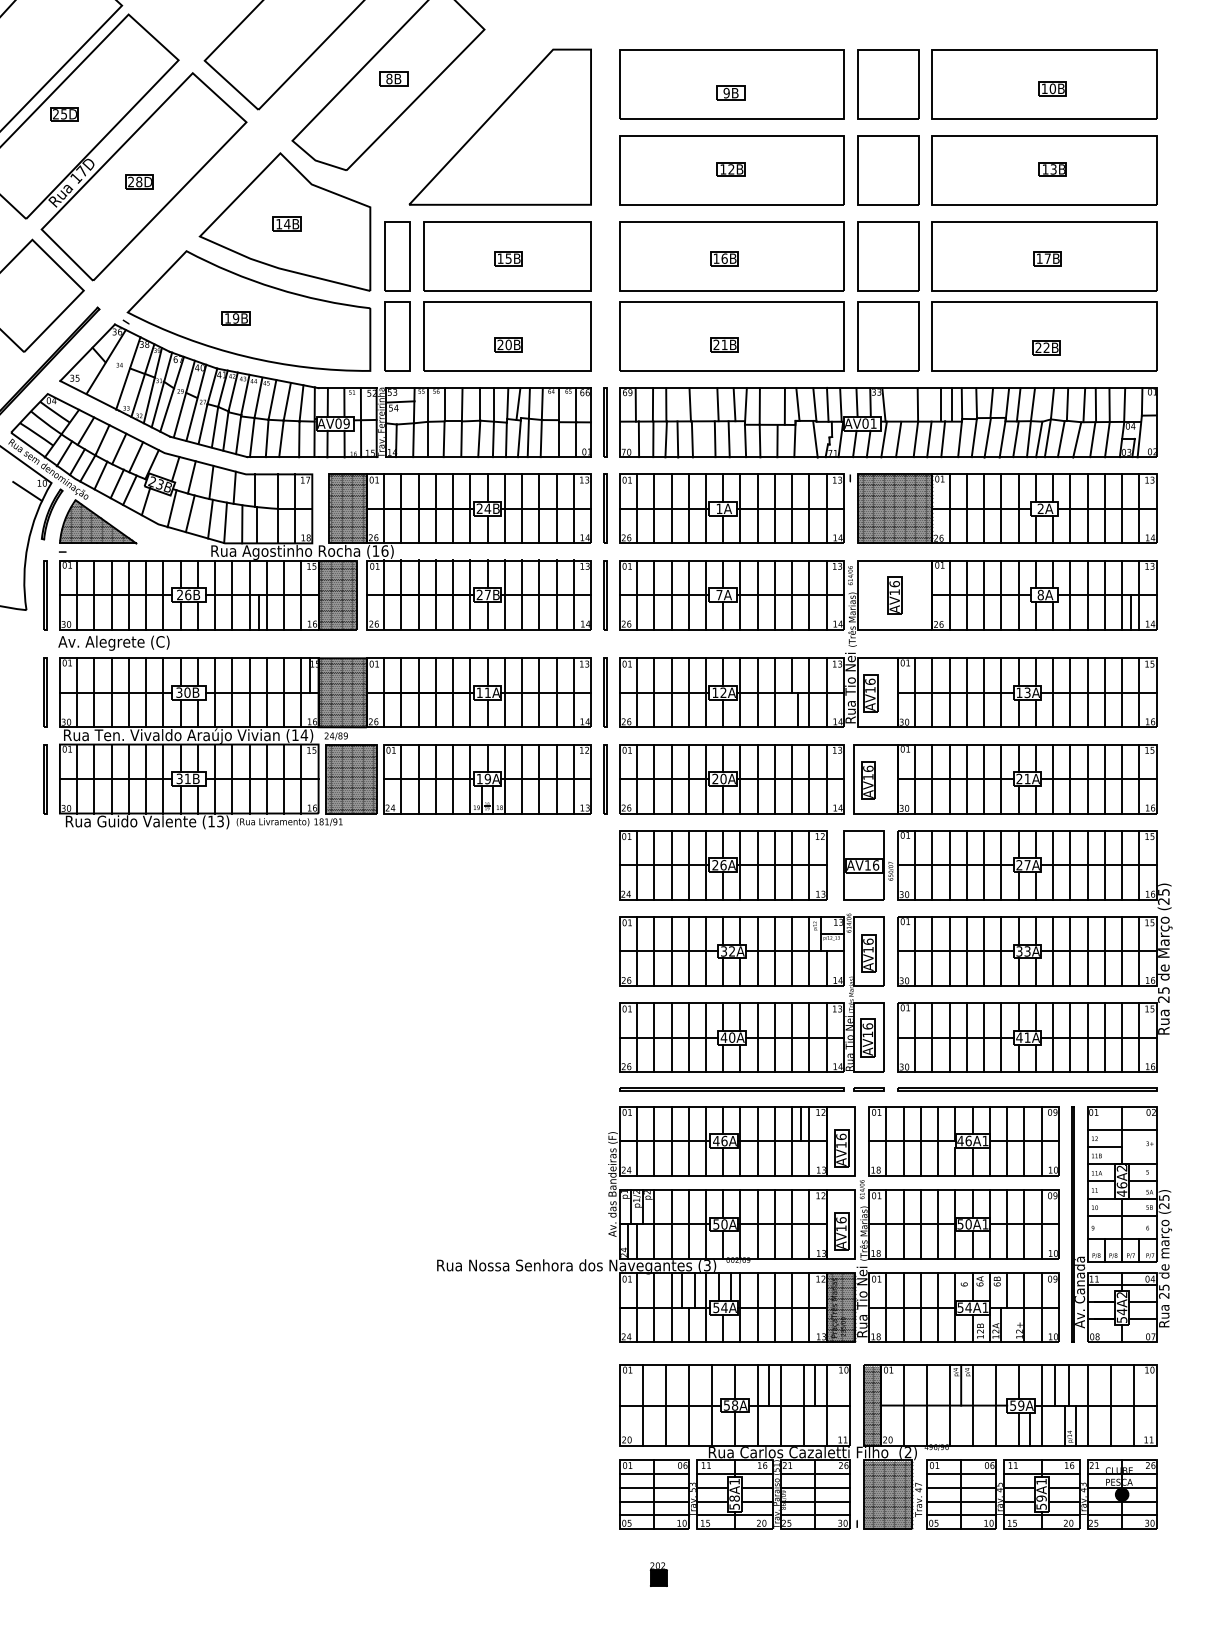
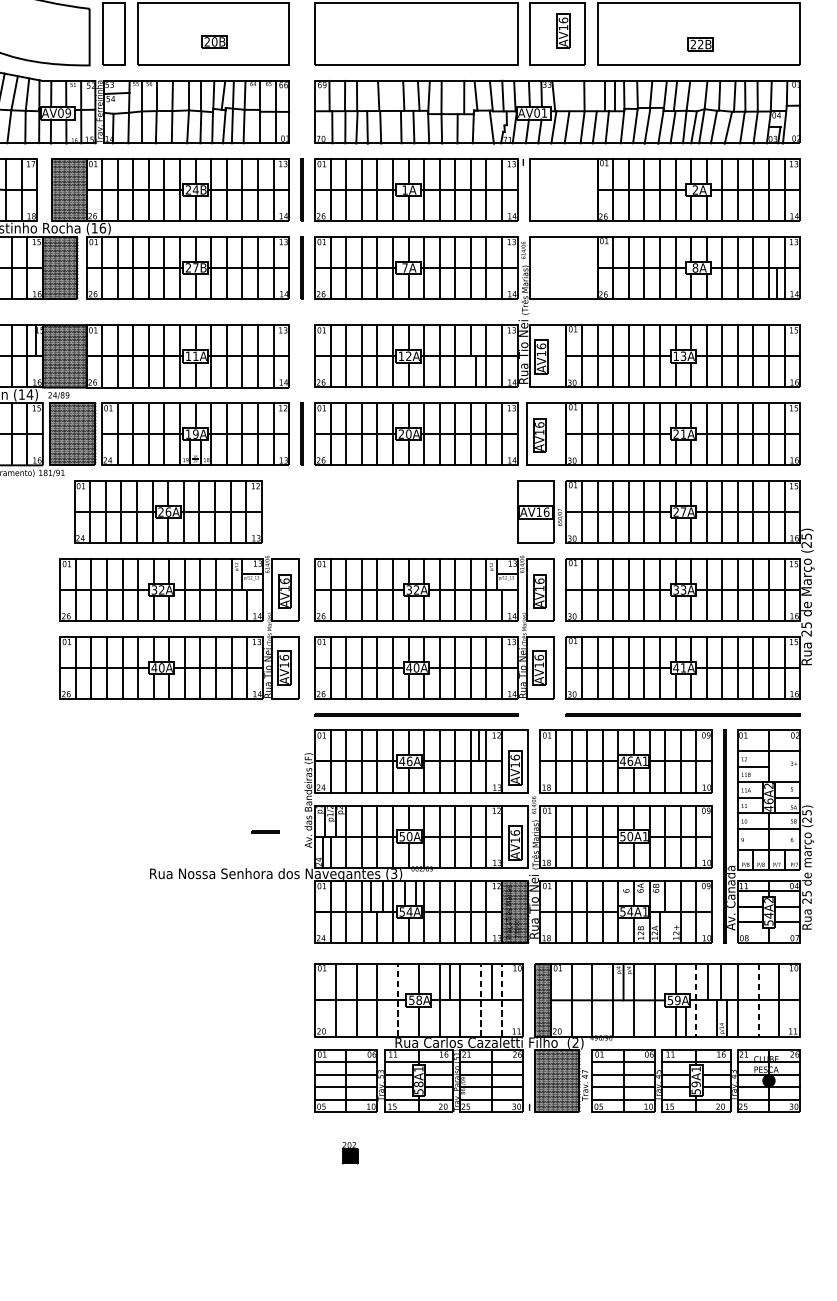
part: (724, 344) -> (409, 41), removed
line: (604, 422) -> (301, 112), removed
hatch: (894, 508) -> (563, 189), removed
part: (894, 595) -> (563, 30), moved
line: (604, 692) -> (301, 356), removed
part: (723, 865) -> (168, 512), moved
part: (469, 992) -> (179, 627), added
line: (868, 1088) -> (265, 831), moved
line: (711, 1405) -> (397, 1000), solid -> dashed
line: (803, 1405) -> (481, 1000), solid -> dashed
line: (826, 1405) -> (501, 1000), solid -> dashed
line: (1041, 1406) -> (696, 1001), solid -> dashed
line: (1110, 1406) -> (758, 1001), solid -> dashed

